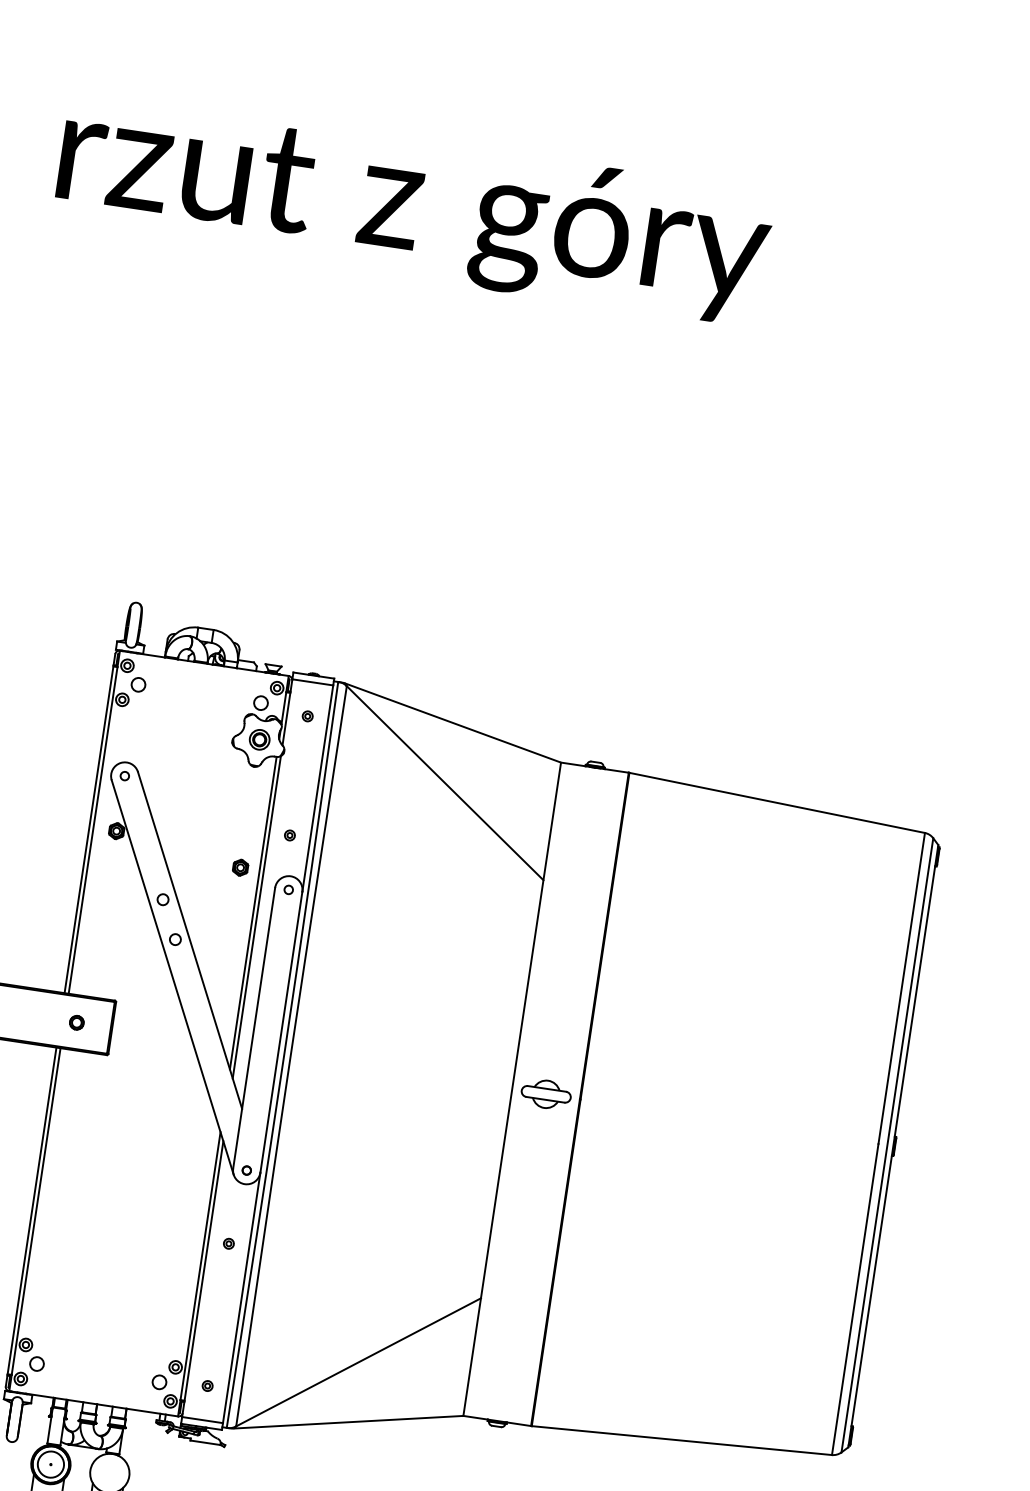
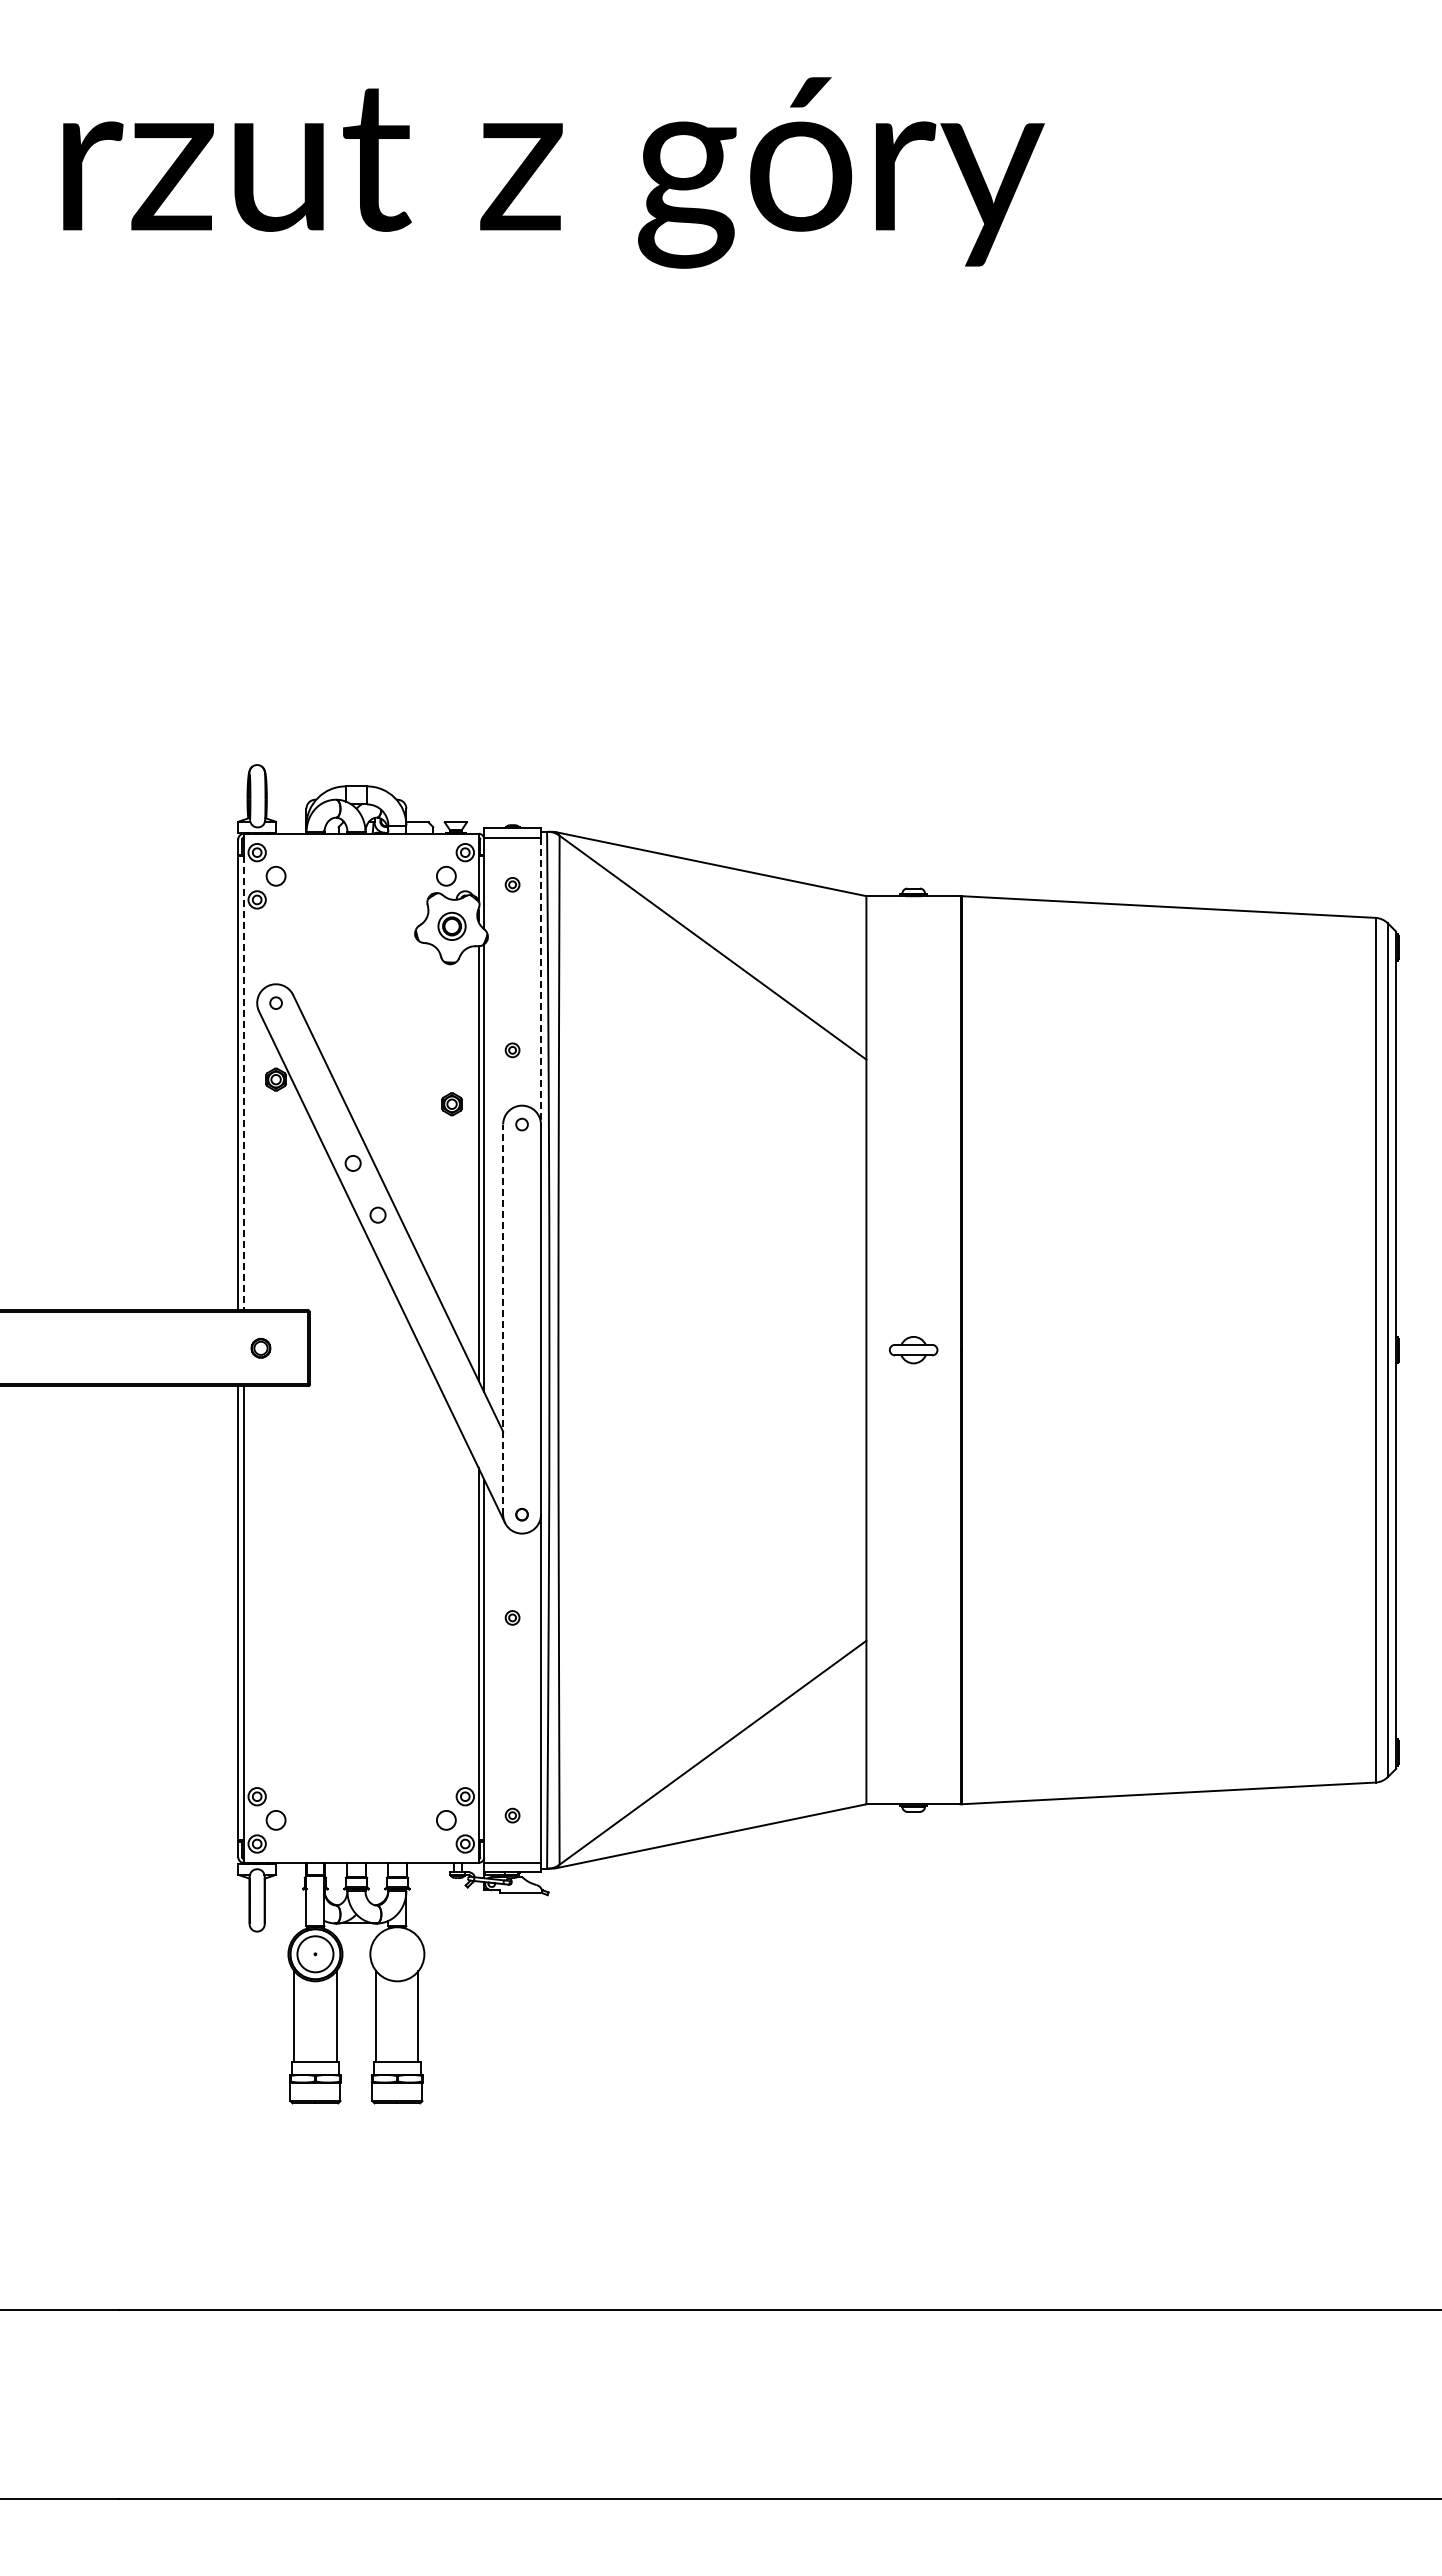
line: (317, 788) -> (540, 981), solid -> dashed
line: (92, 830) -> (243, 1083), solid -> dashed
line: (254, 1028) -> (503, 1319), solid -> dashed
part: (546, 1093) -> (913, 1349), size x0.7

